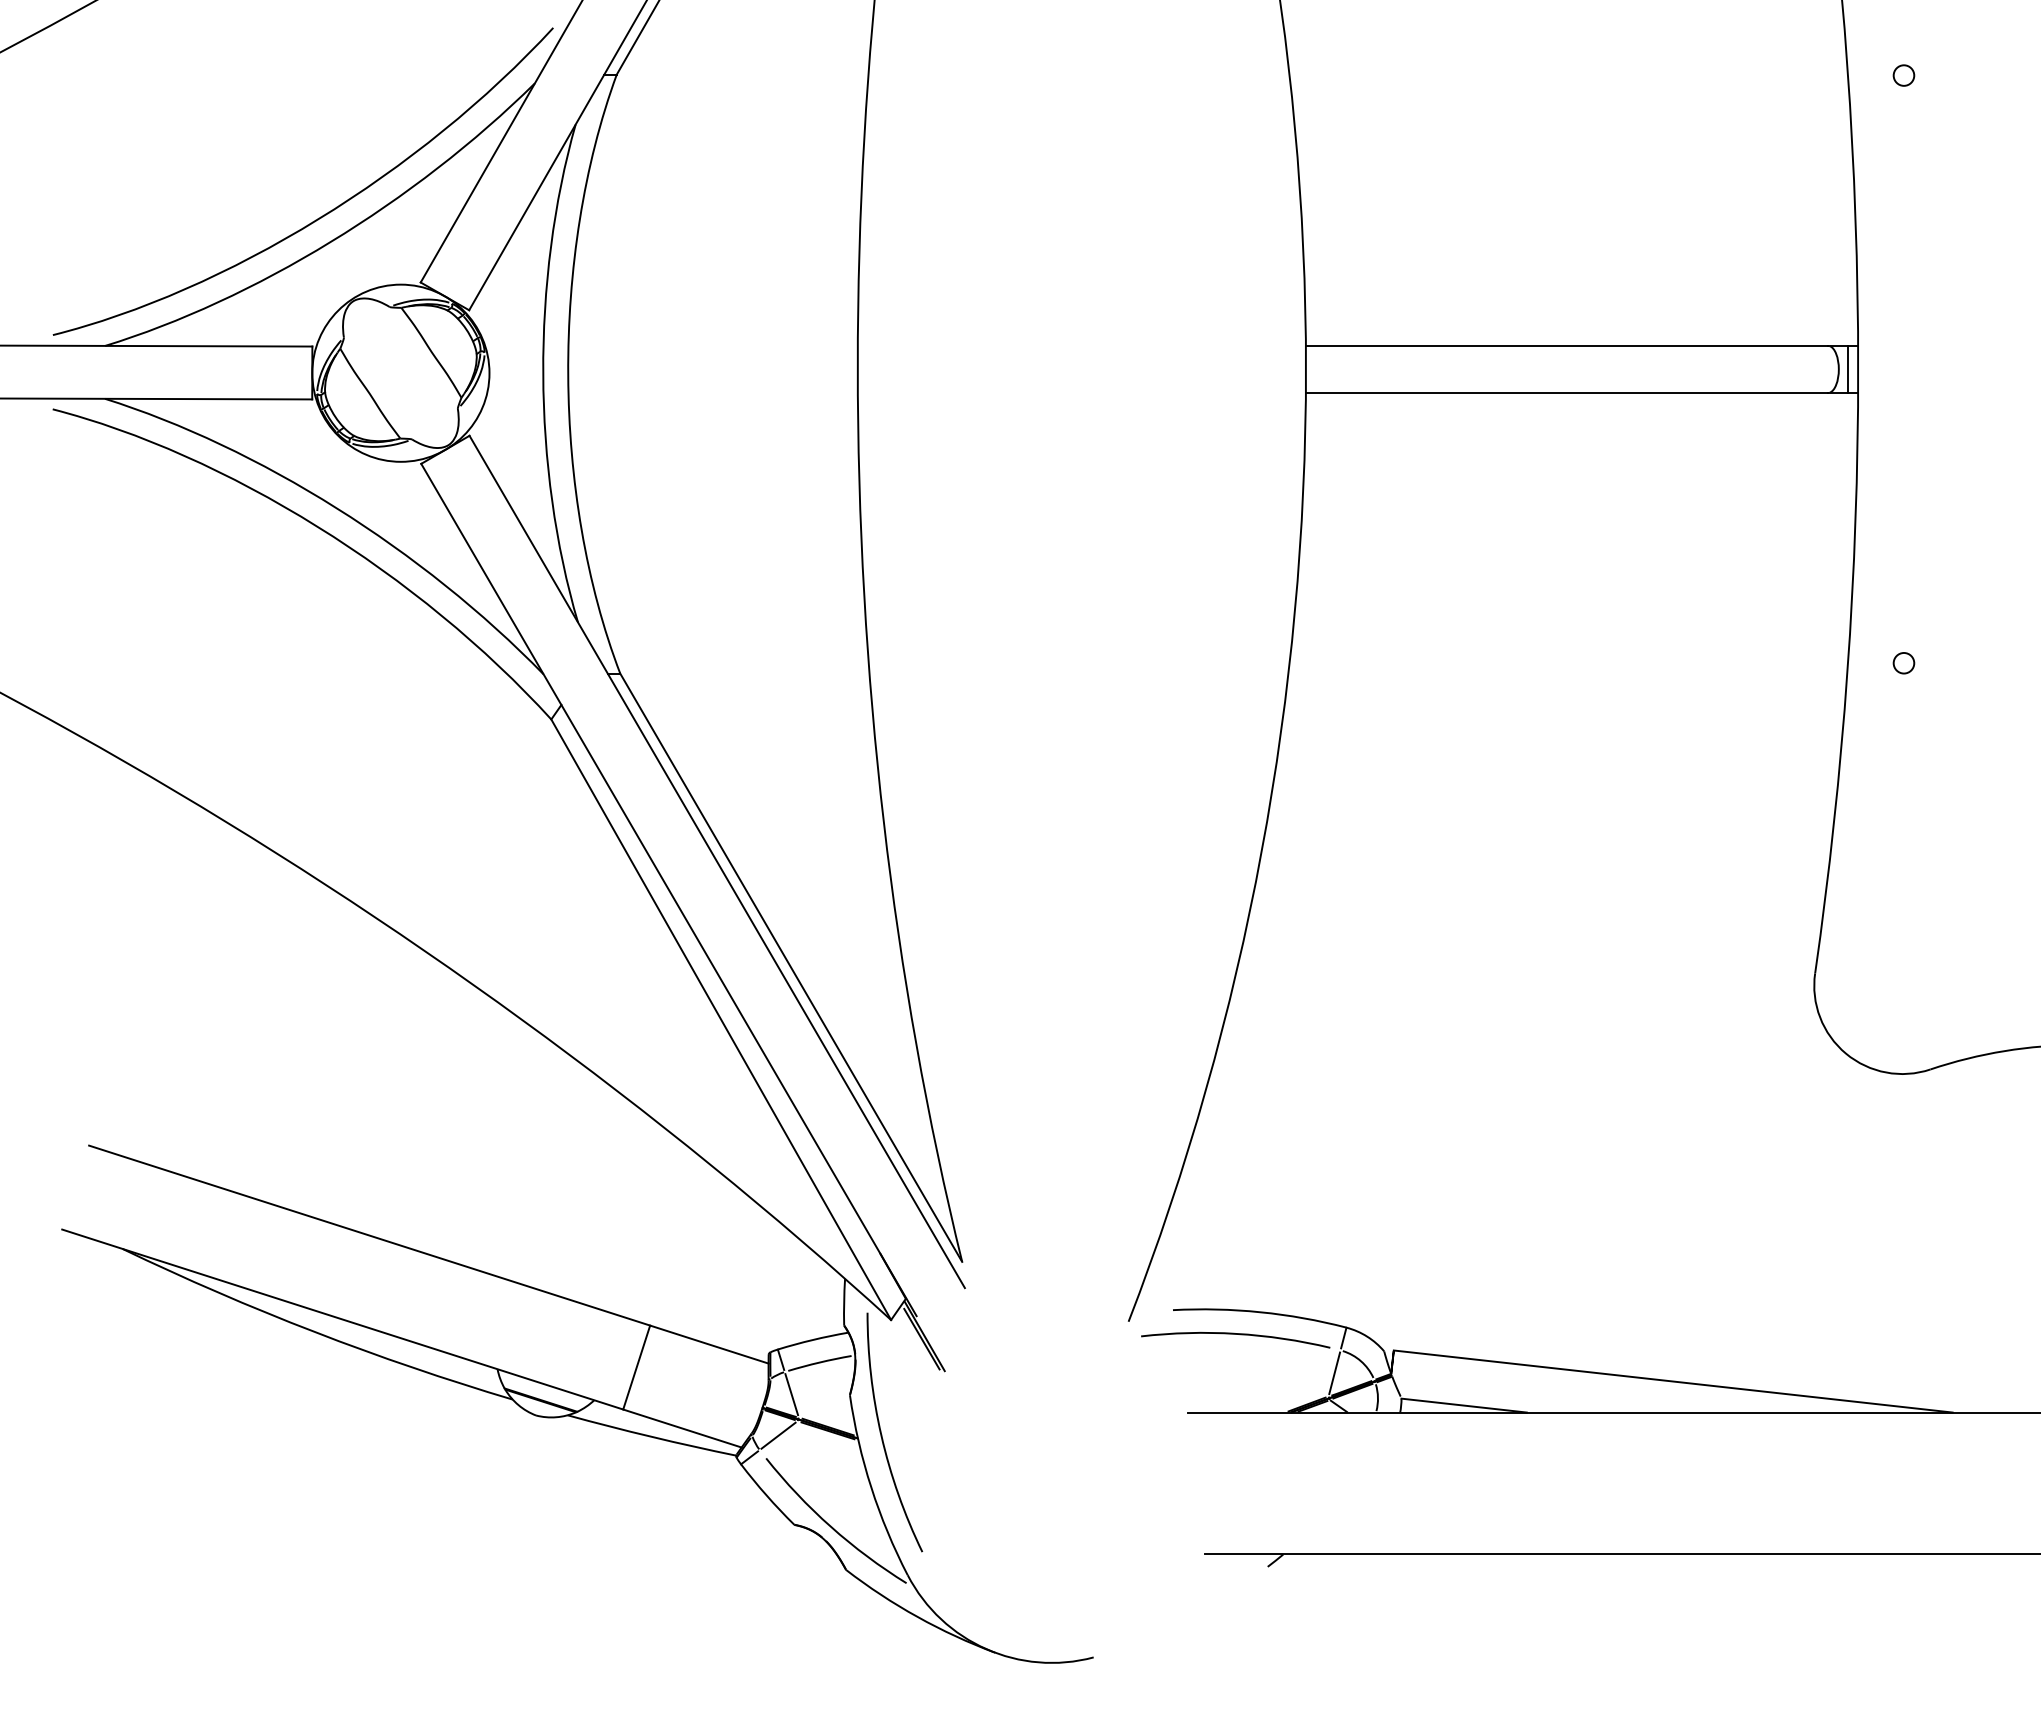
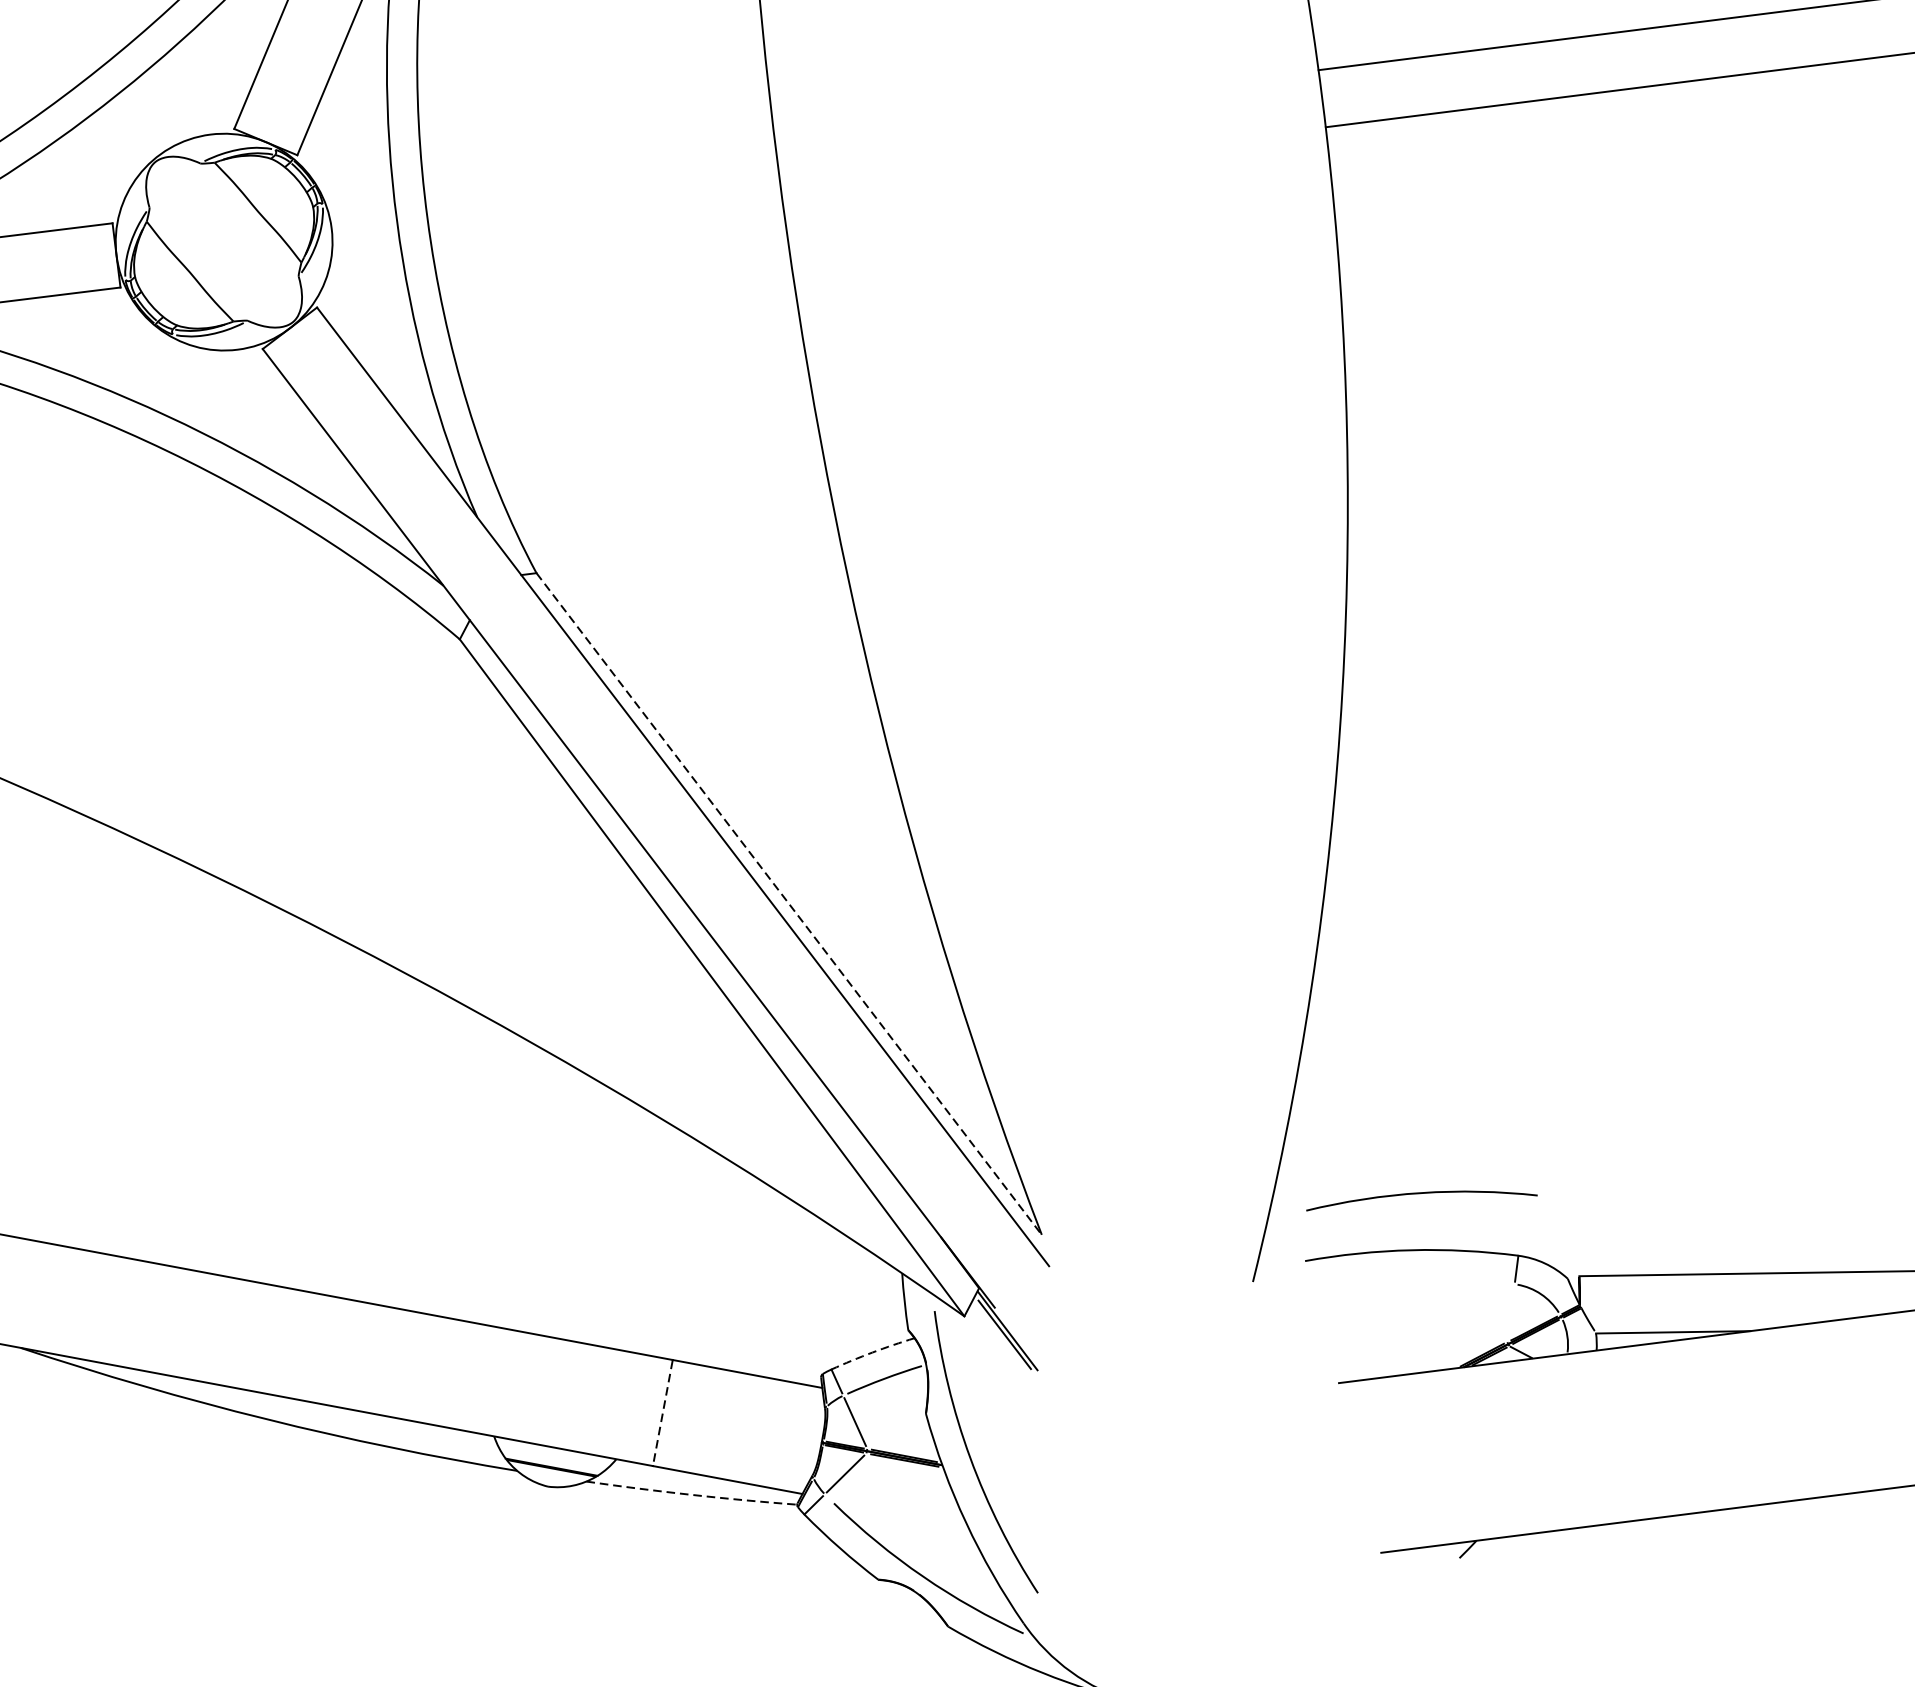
line: (791, 968) -> (789, 904), solid -> dashed
arc: (1235, 1334) -> (1420, 1193), moved
arc: (812, 1339) -> (871, 1352), solid -> dashed
line: (636, 1367) -> (662, 1412), solid -> dashed
line: (1334, 1373) -> (1510, 1313), removed
arc: (651, 1436) -> (691, 1494), solid -> dashed

